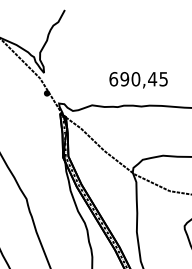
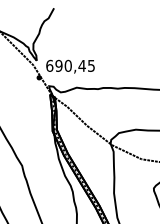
text: (138, 79) -> (70, 66), moved

